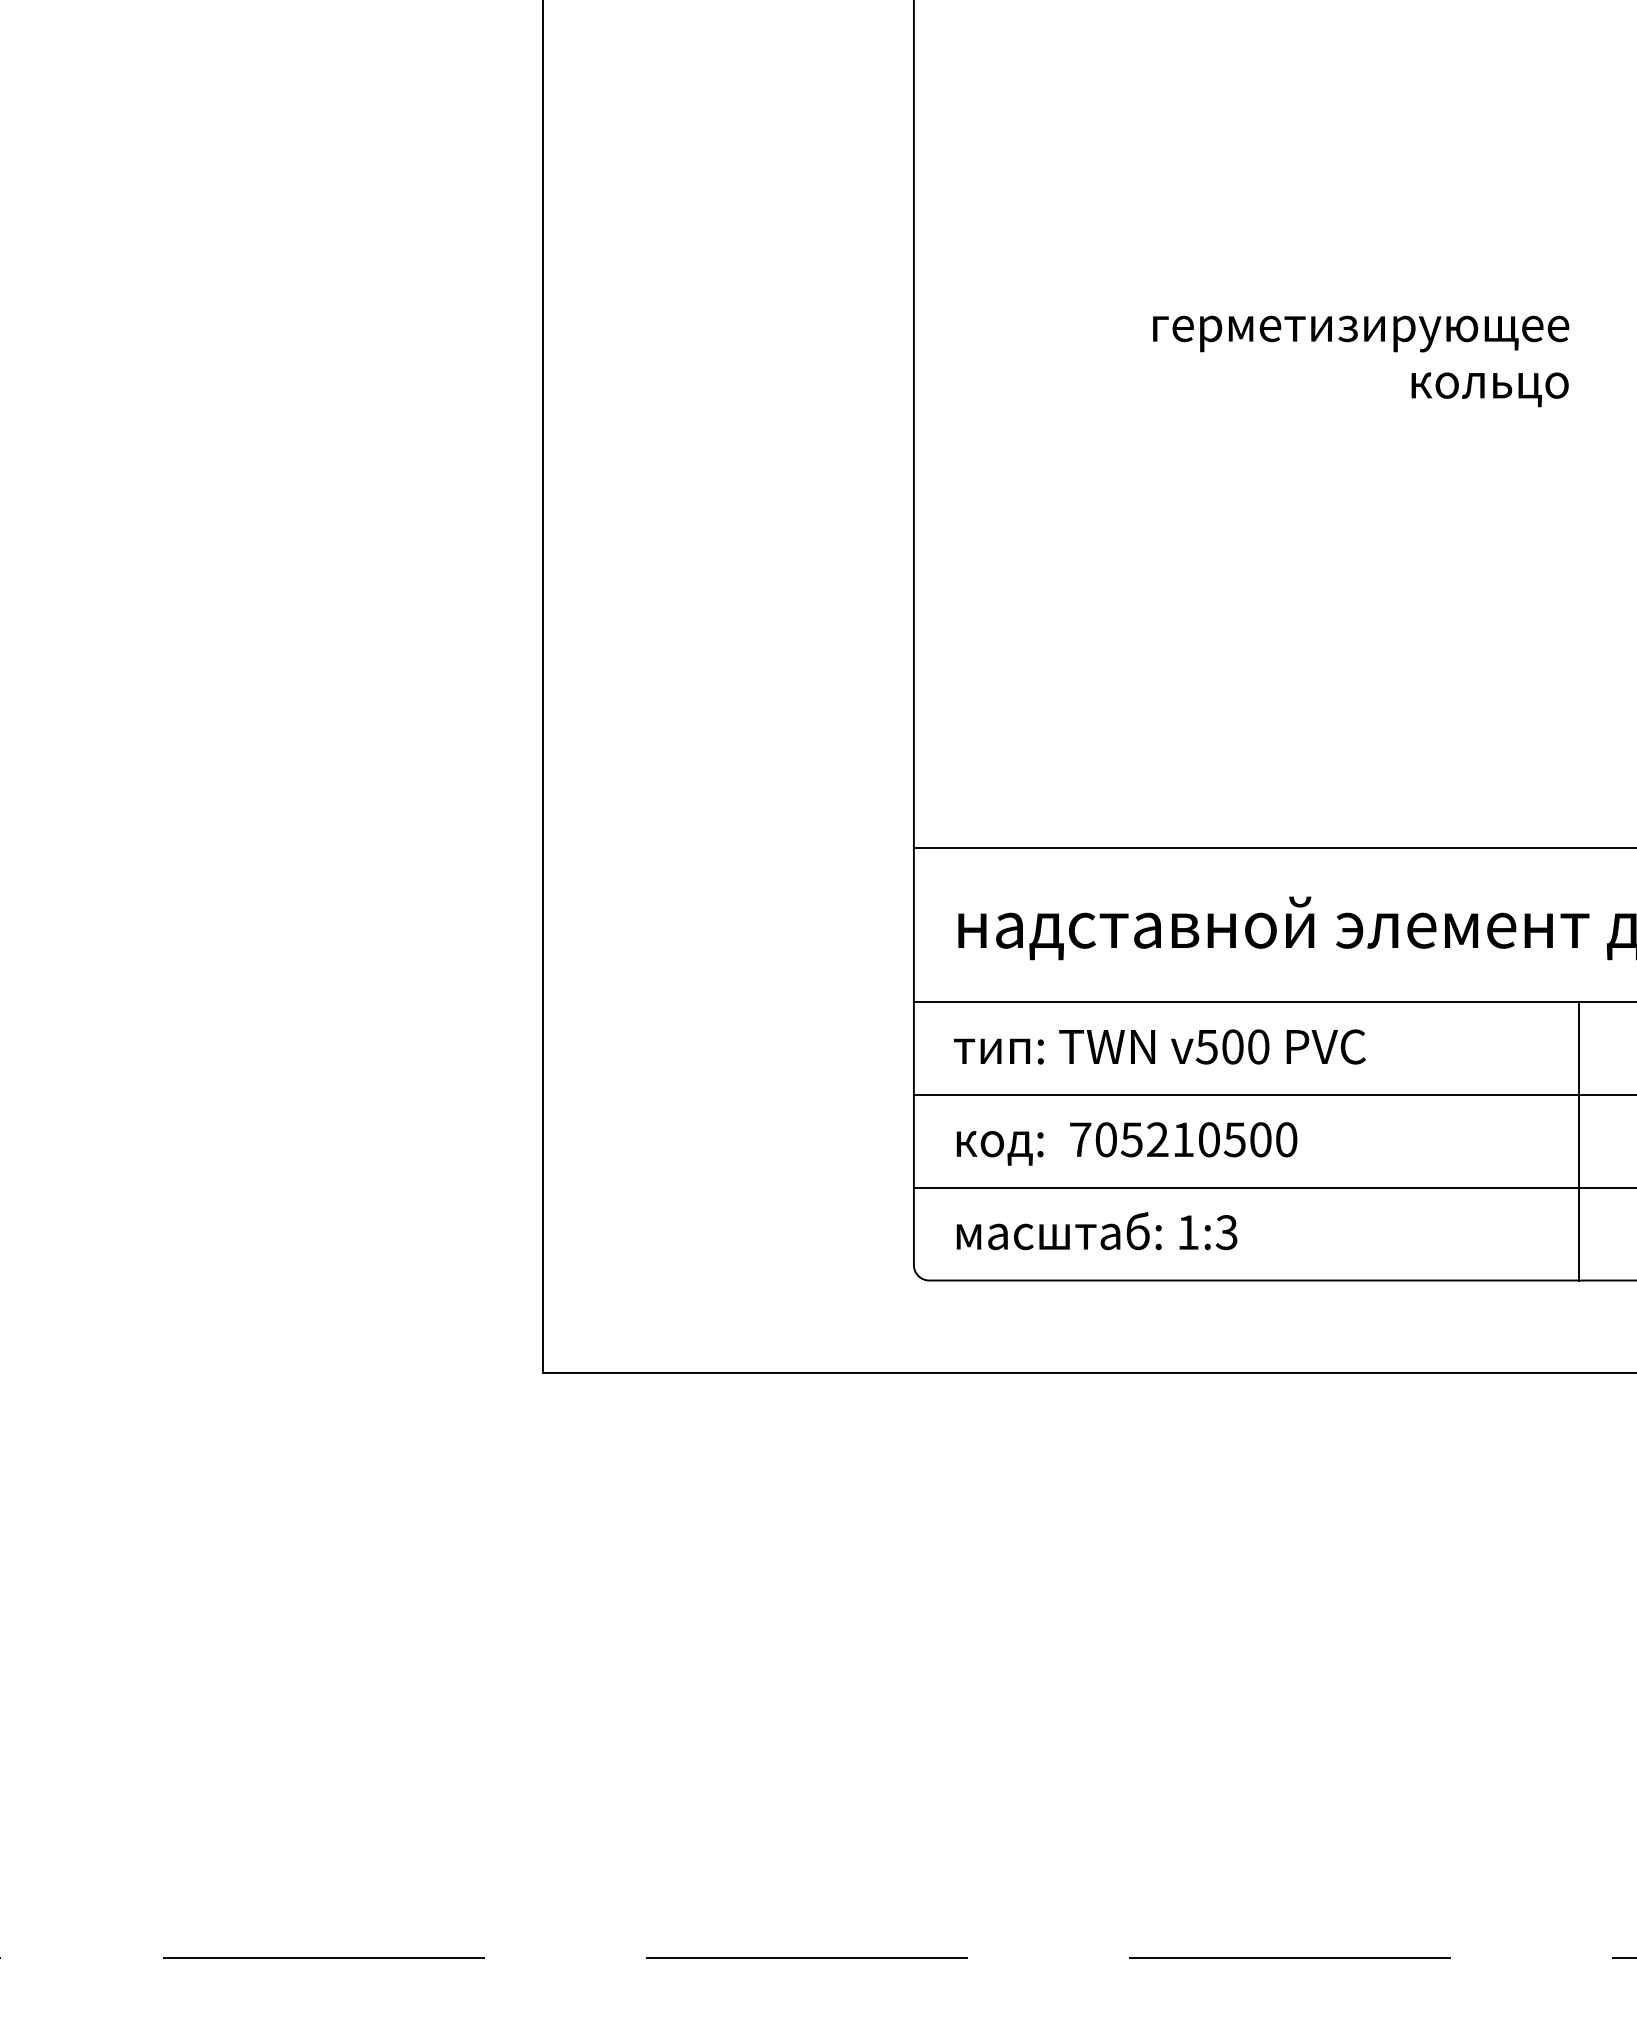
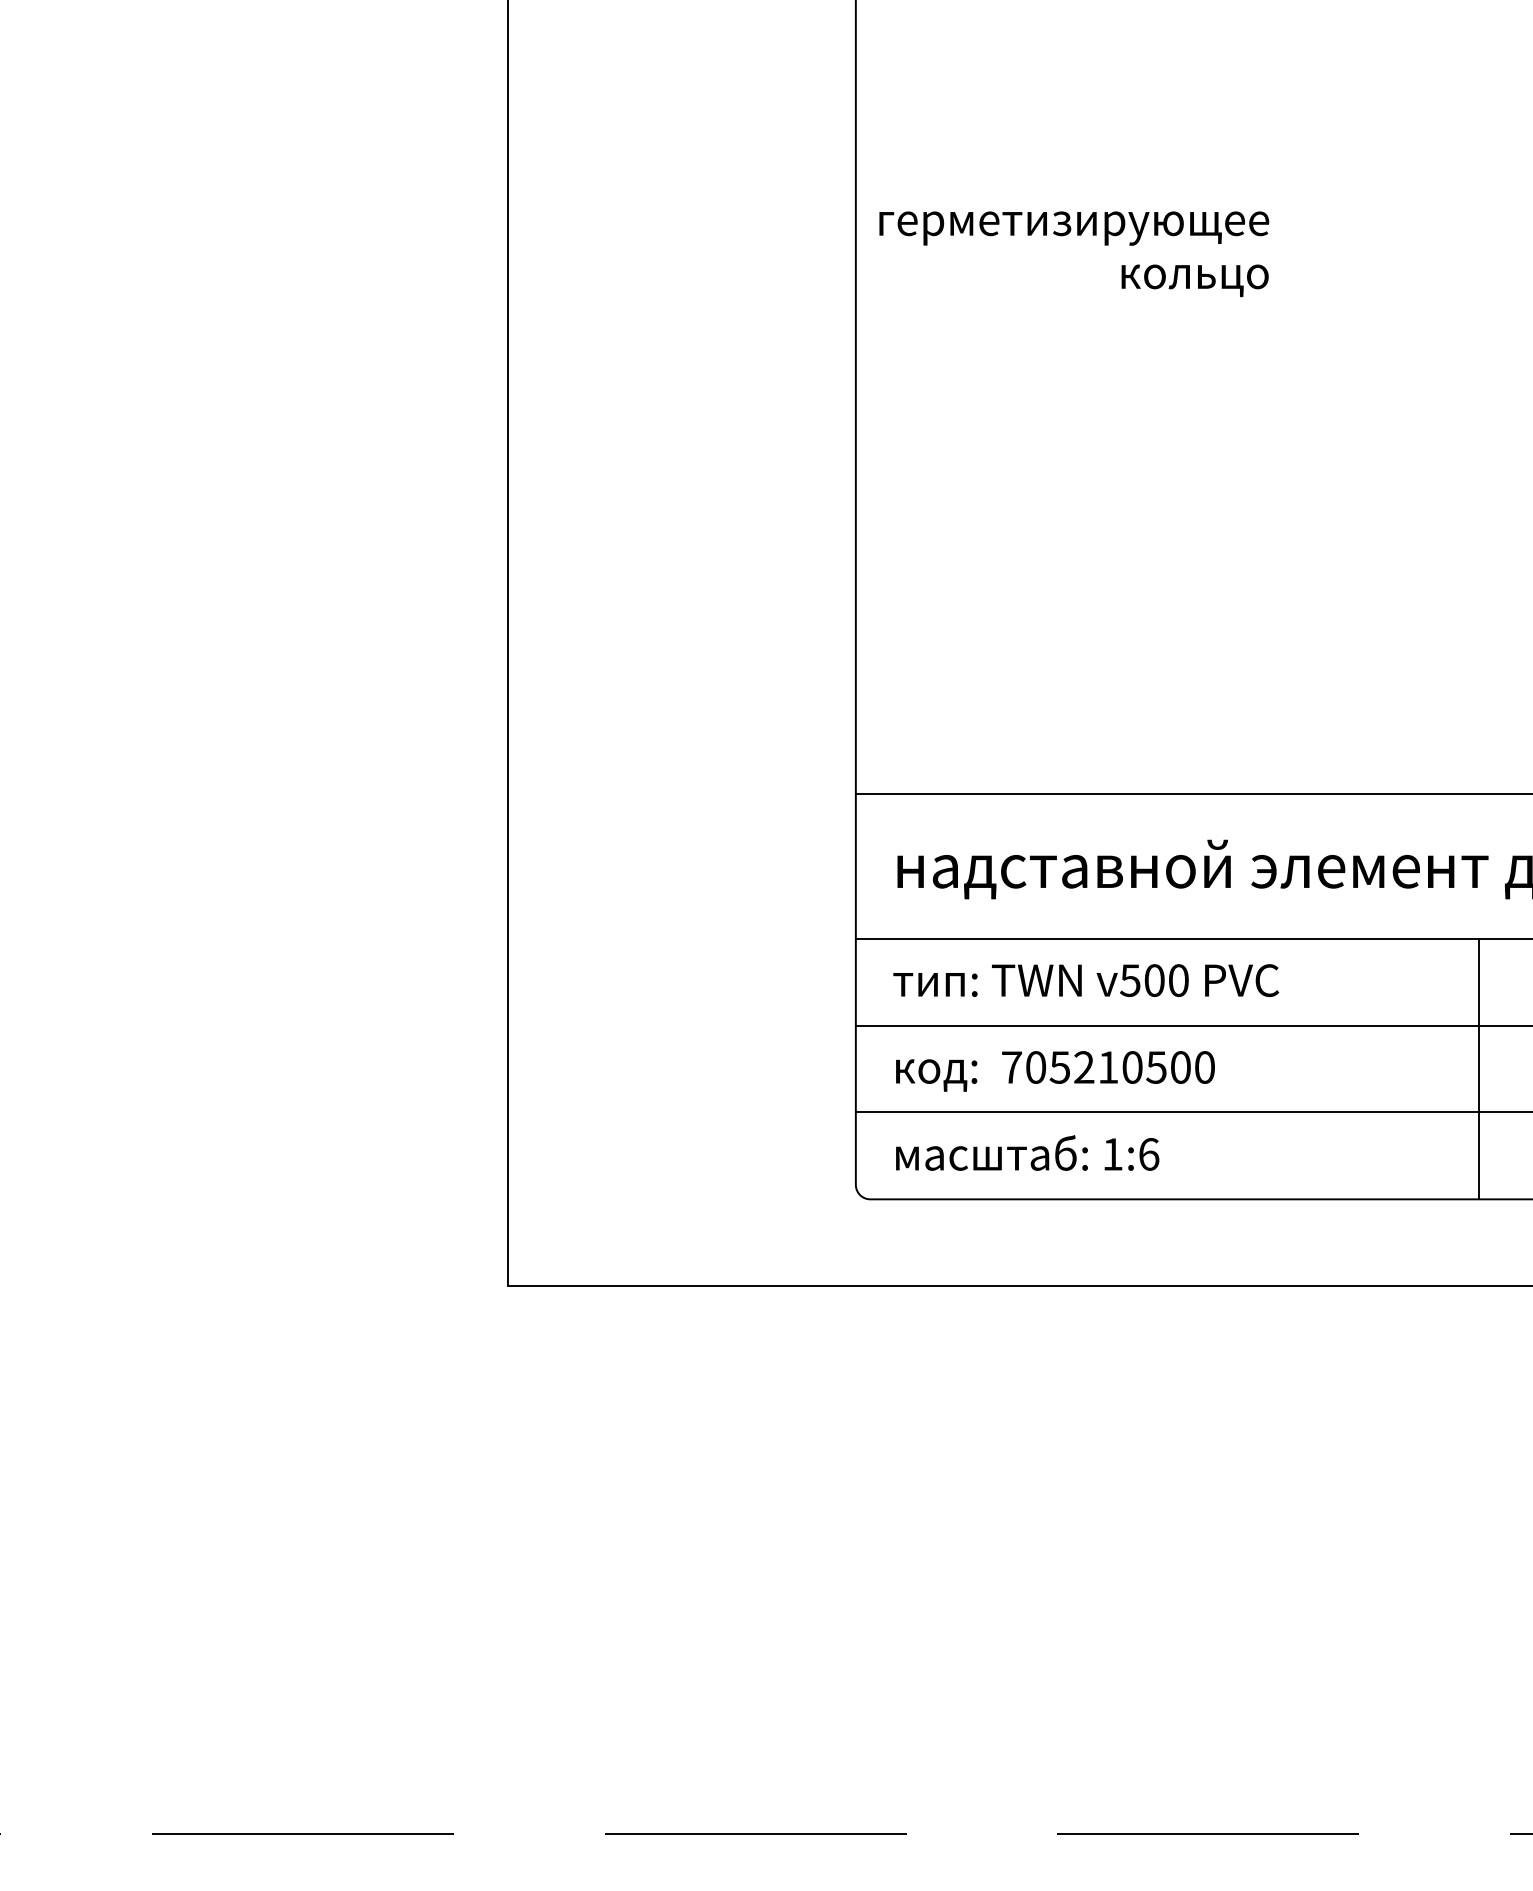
text: (1361, 361) -> (1074, 254), moved
text: (1226, 1232) -> (1148, 1154), 1:3 -> 1:6

